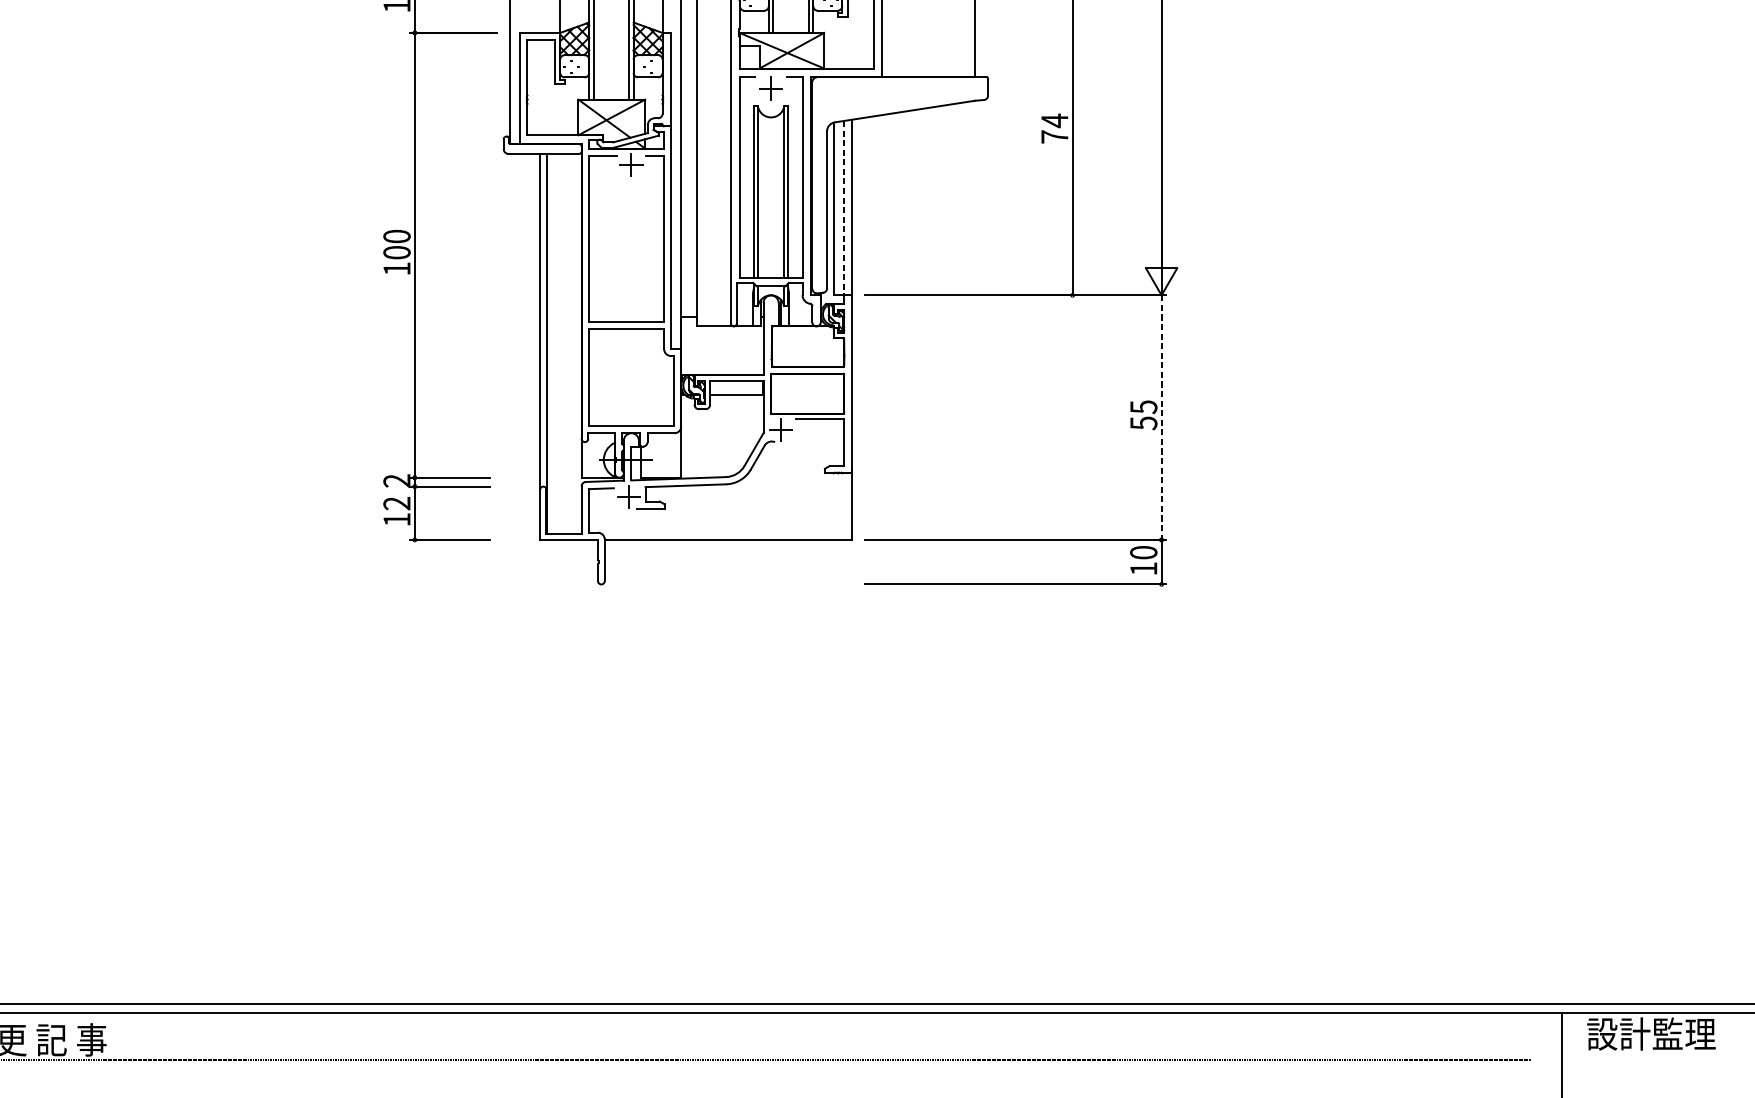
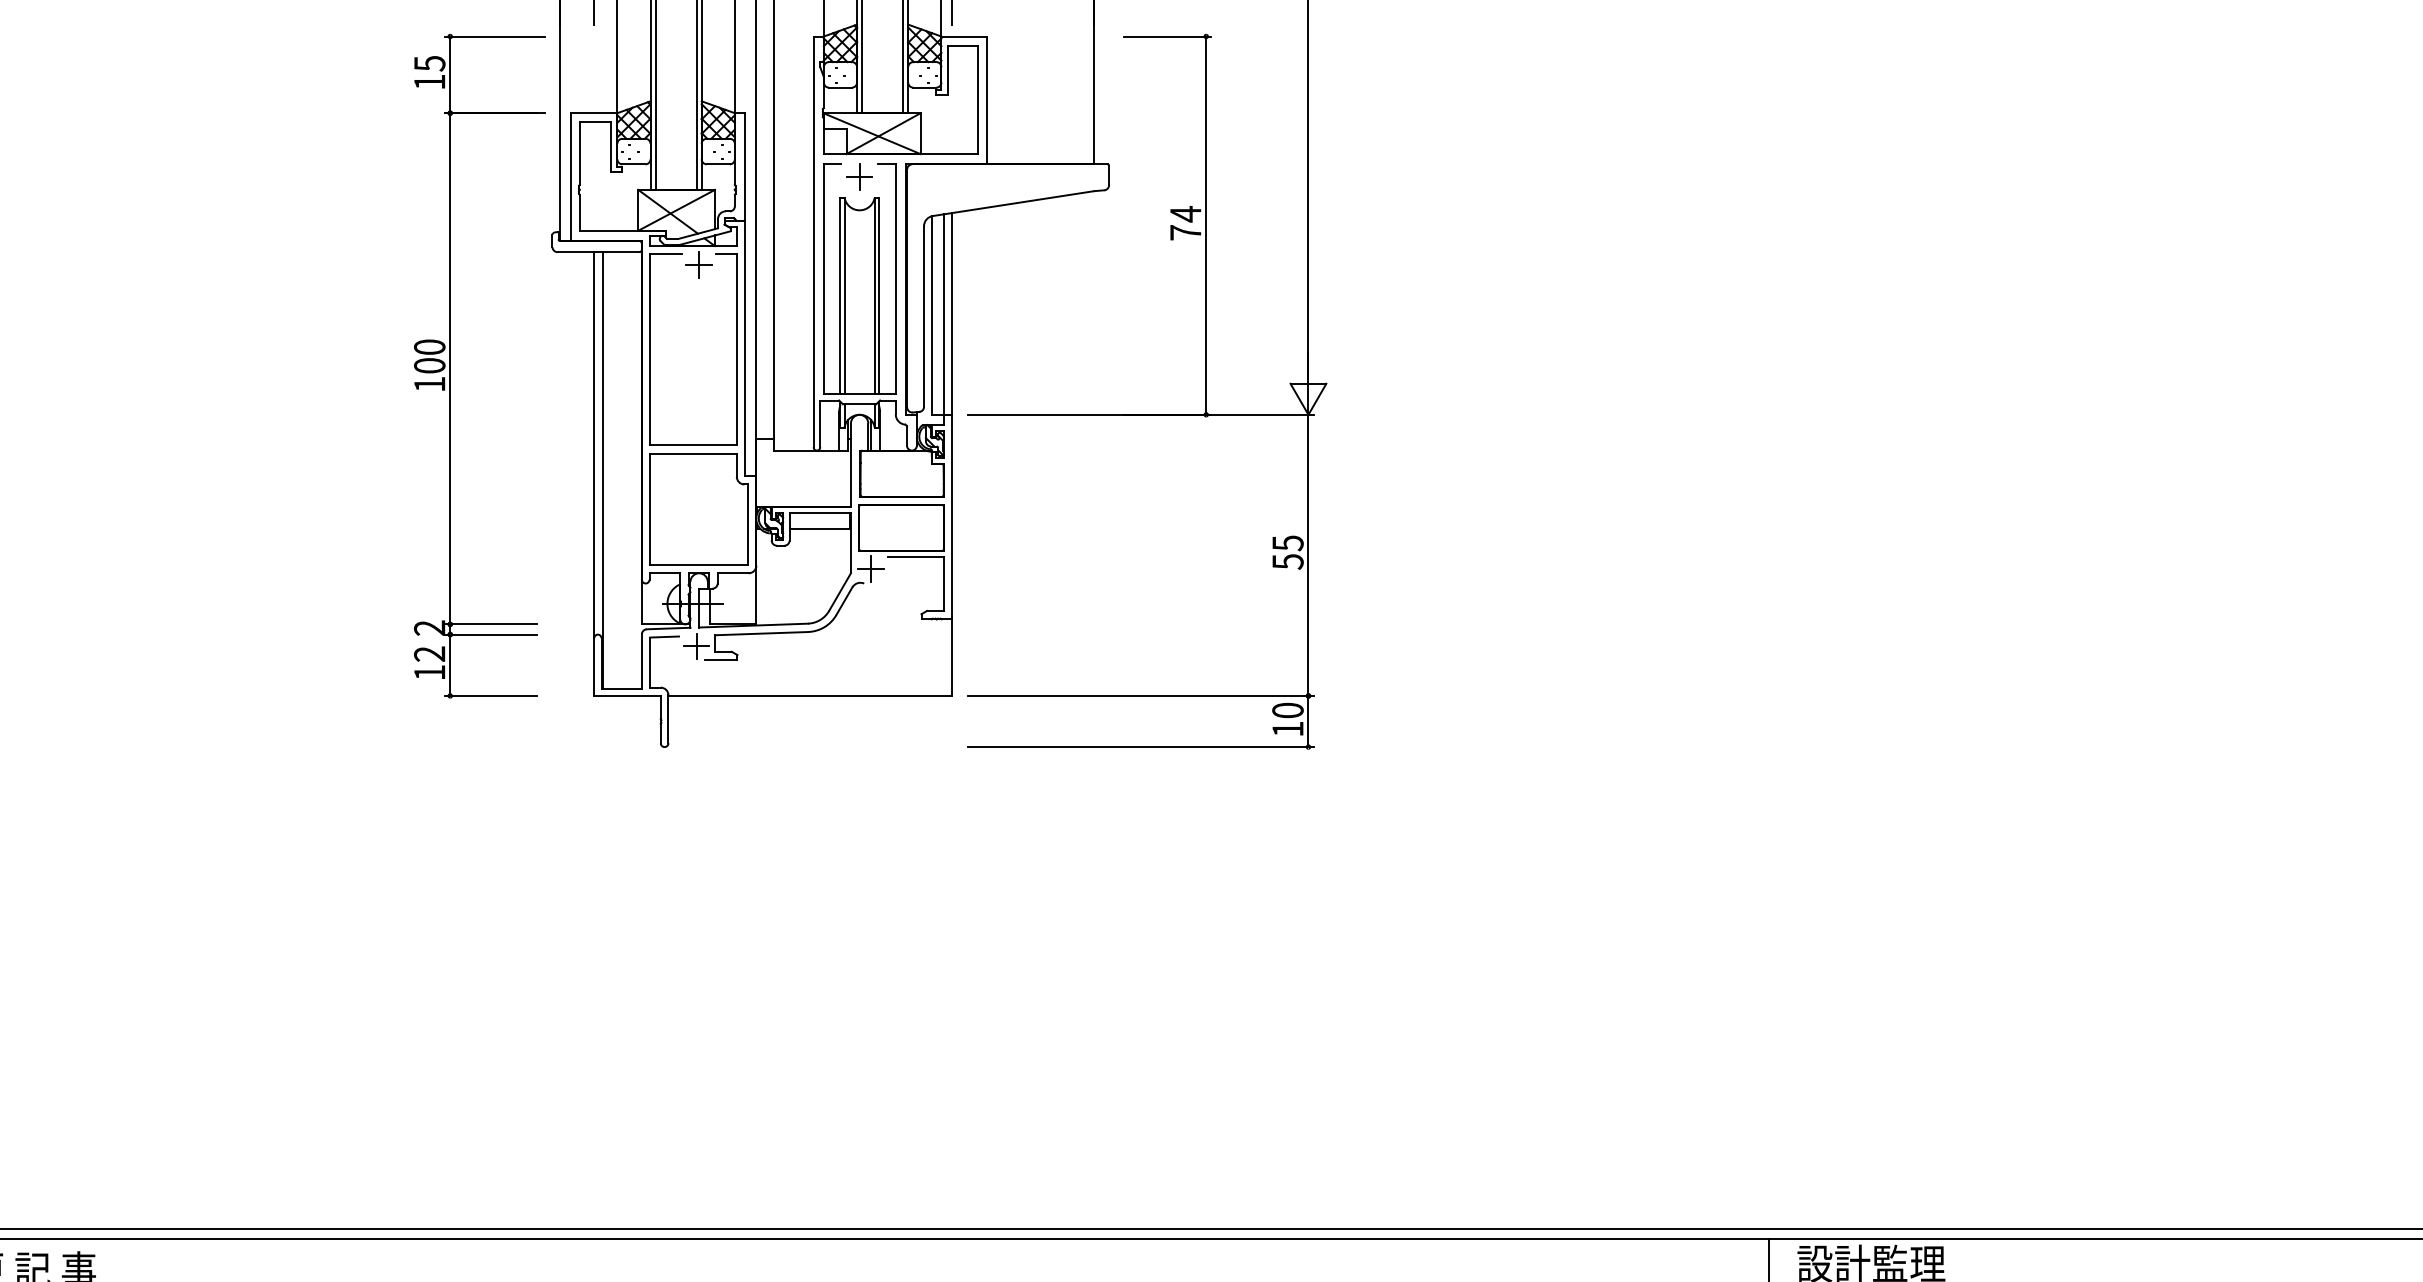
line: (844, 208) -> (943, 315), dashed -> solid
line: (1161, 417) -> (1308, 555), dashed -> solid

